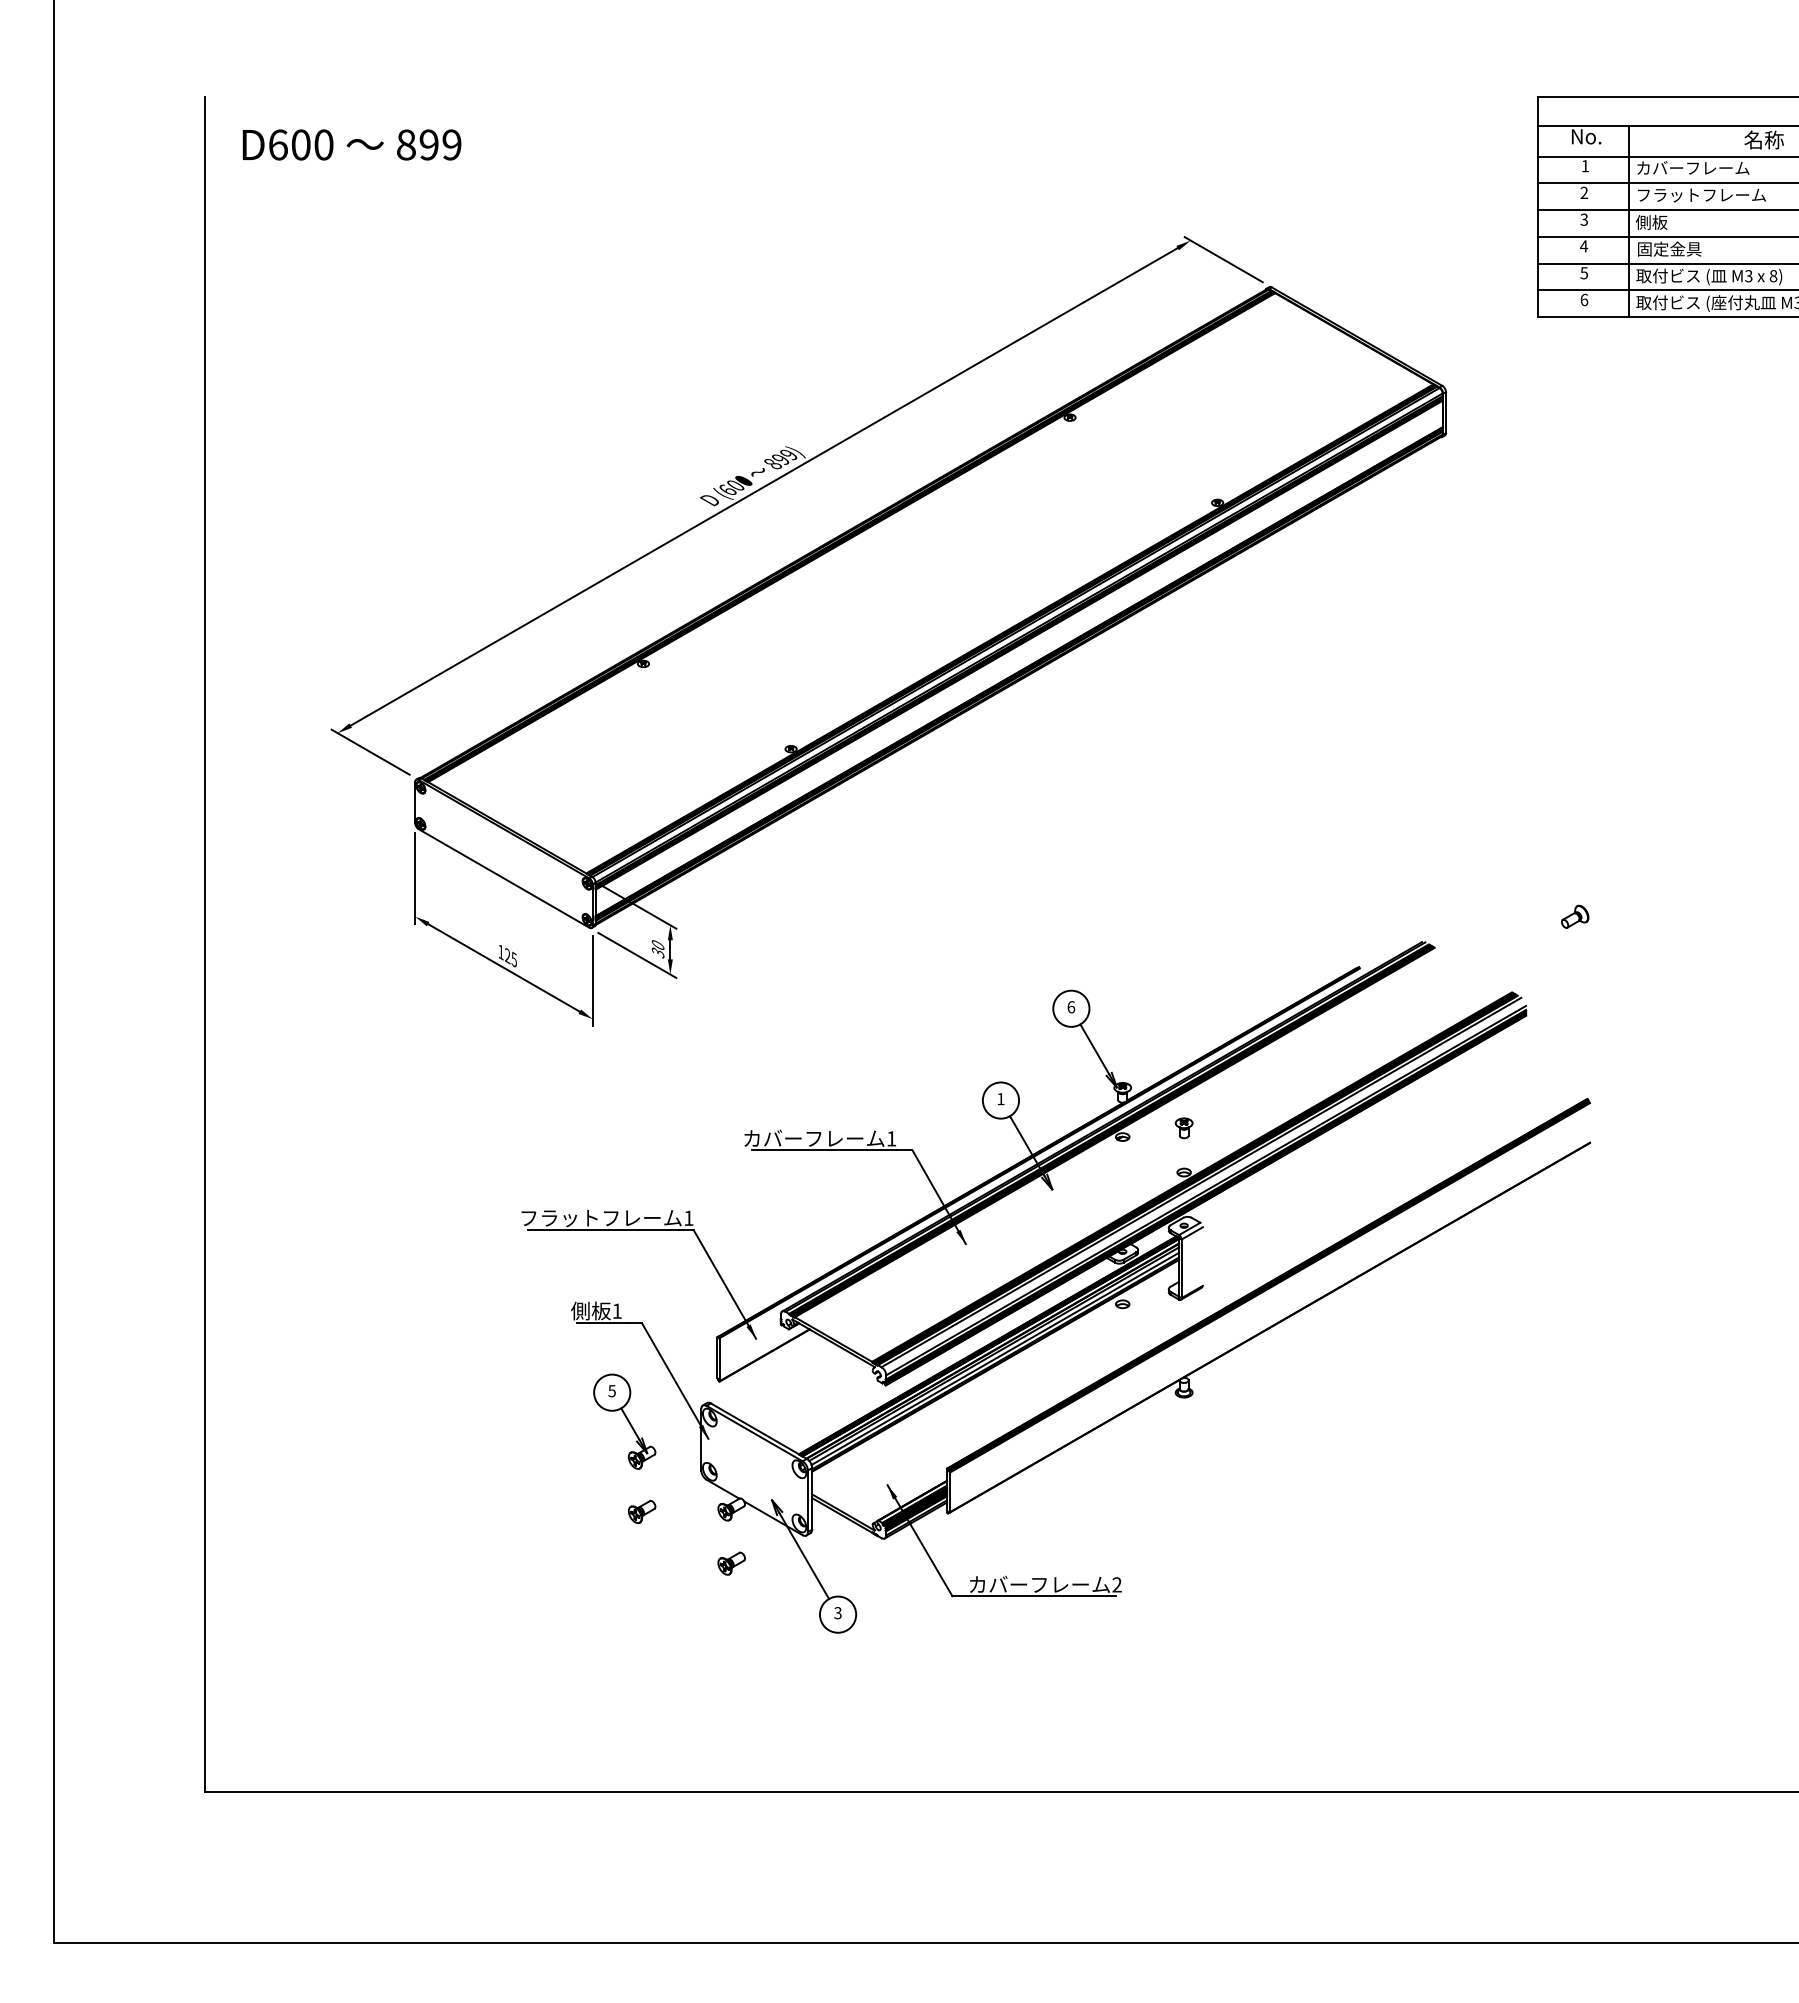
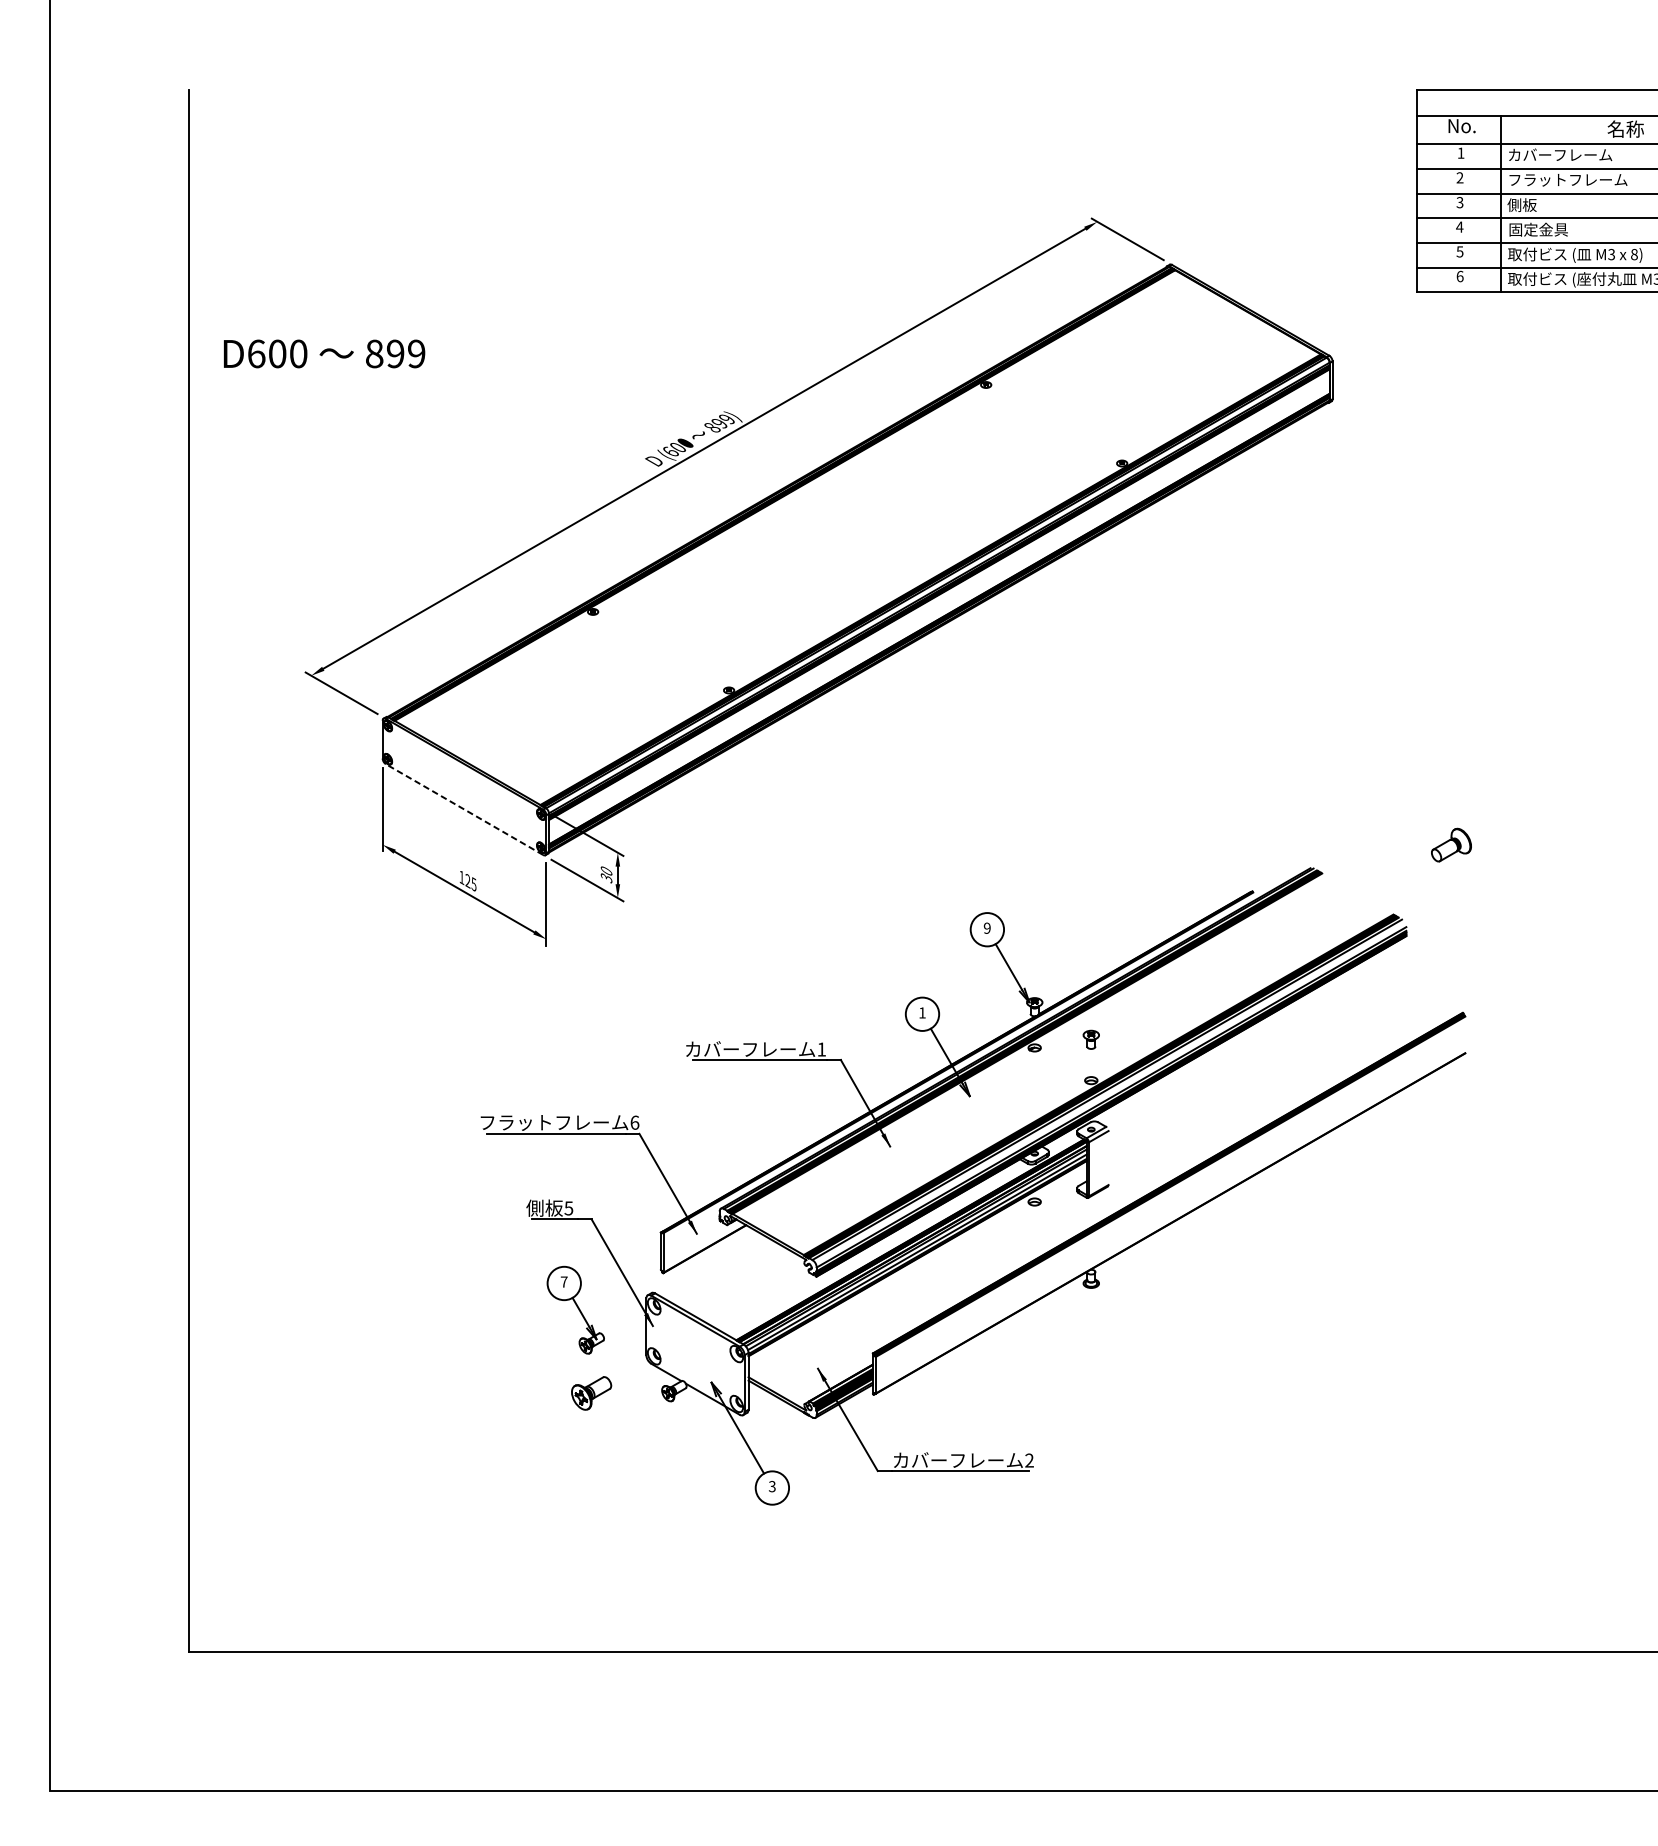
text: (351, 144) -> (324, 353), moved
line: (504, 878) -> (465, 809), solid -> dashed
part: (1575, 916) -> (1451, 844), size x1.6
text: (1071, 1007) -> (987, 928), 6 -> 9
text: (688, 1217) -> (634, 1122), 1 -> 6
text: (616, 1310) -> (568, 1207), 1 -> 5
text: (611, 1391) -> (563, 1282), 5 -> 7
part: (642, 1511) -> (592, 1392), size x1.6
part: (731, 1563) -> (674, 1440), removed

